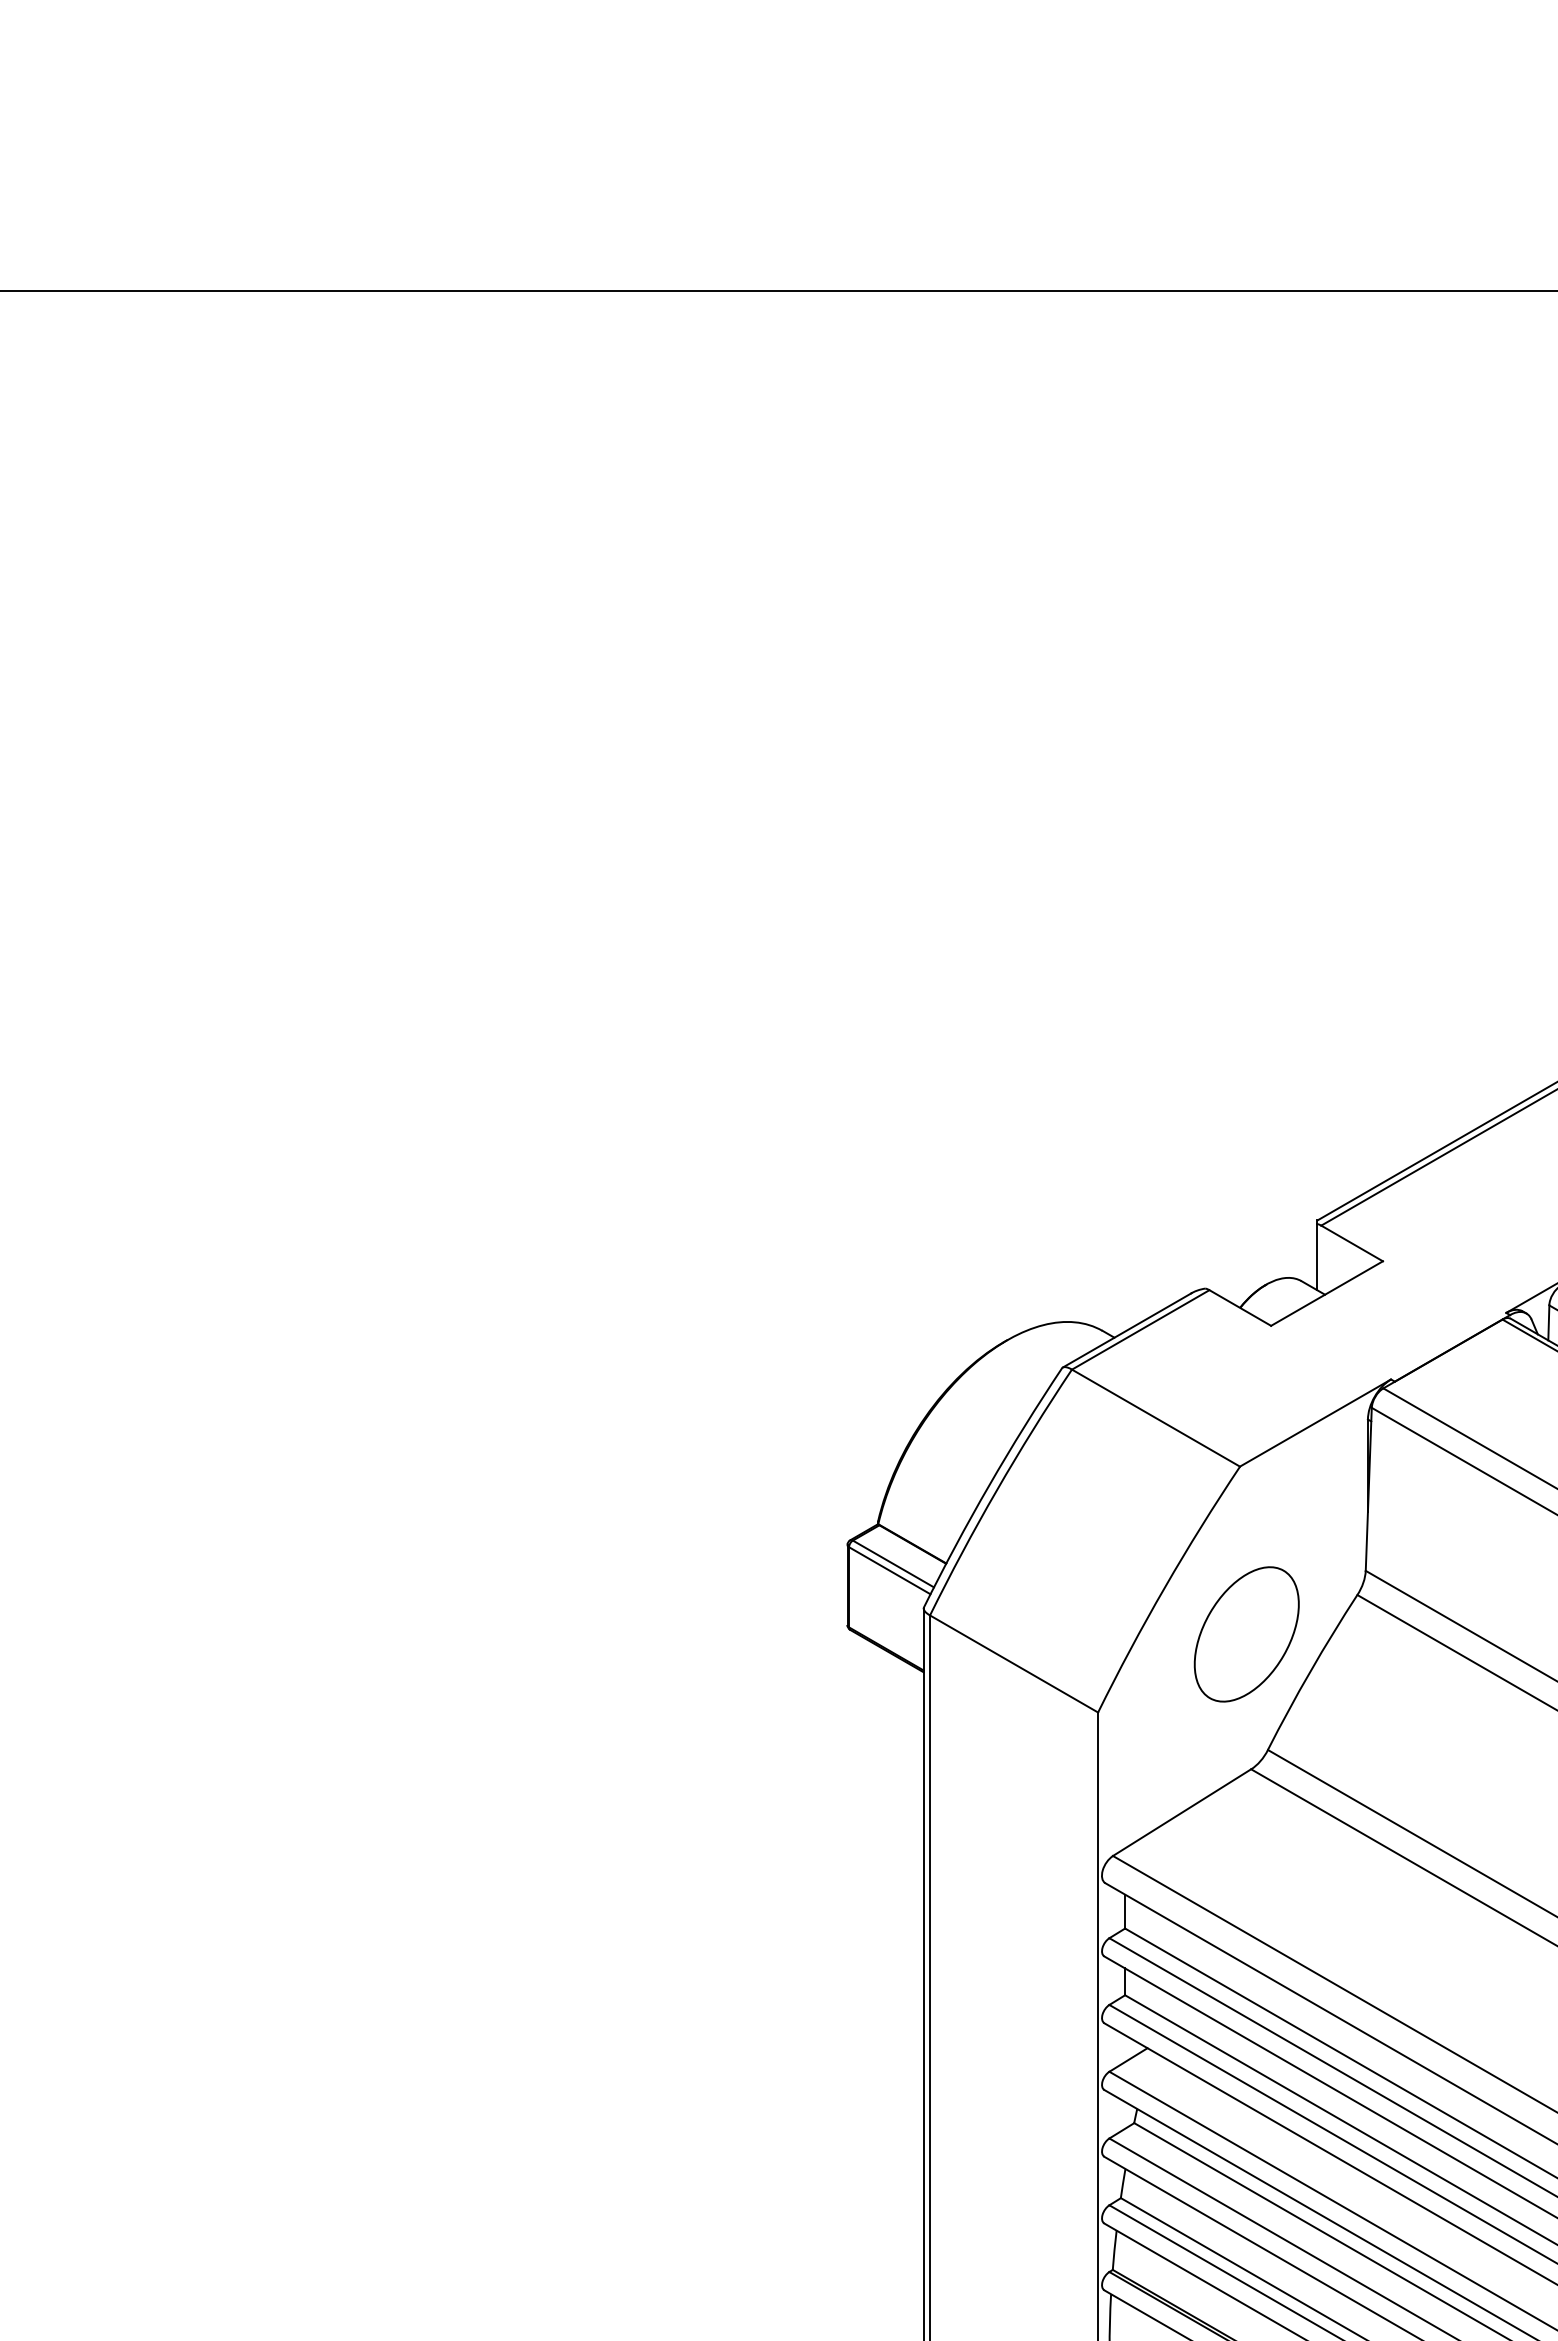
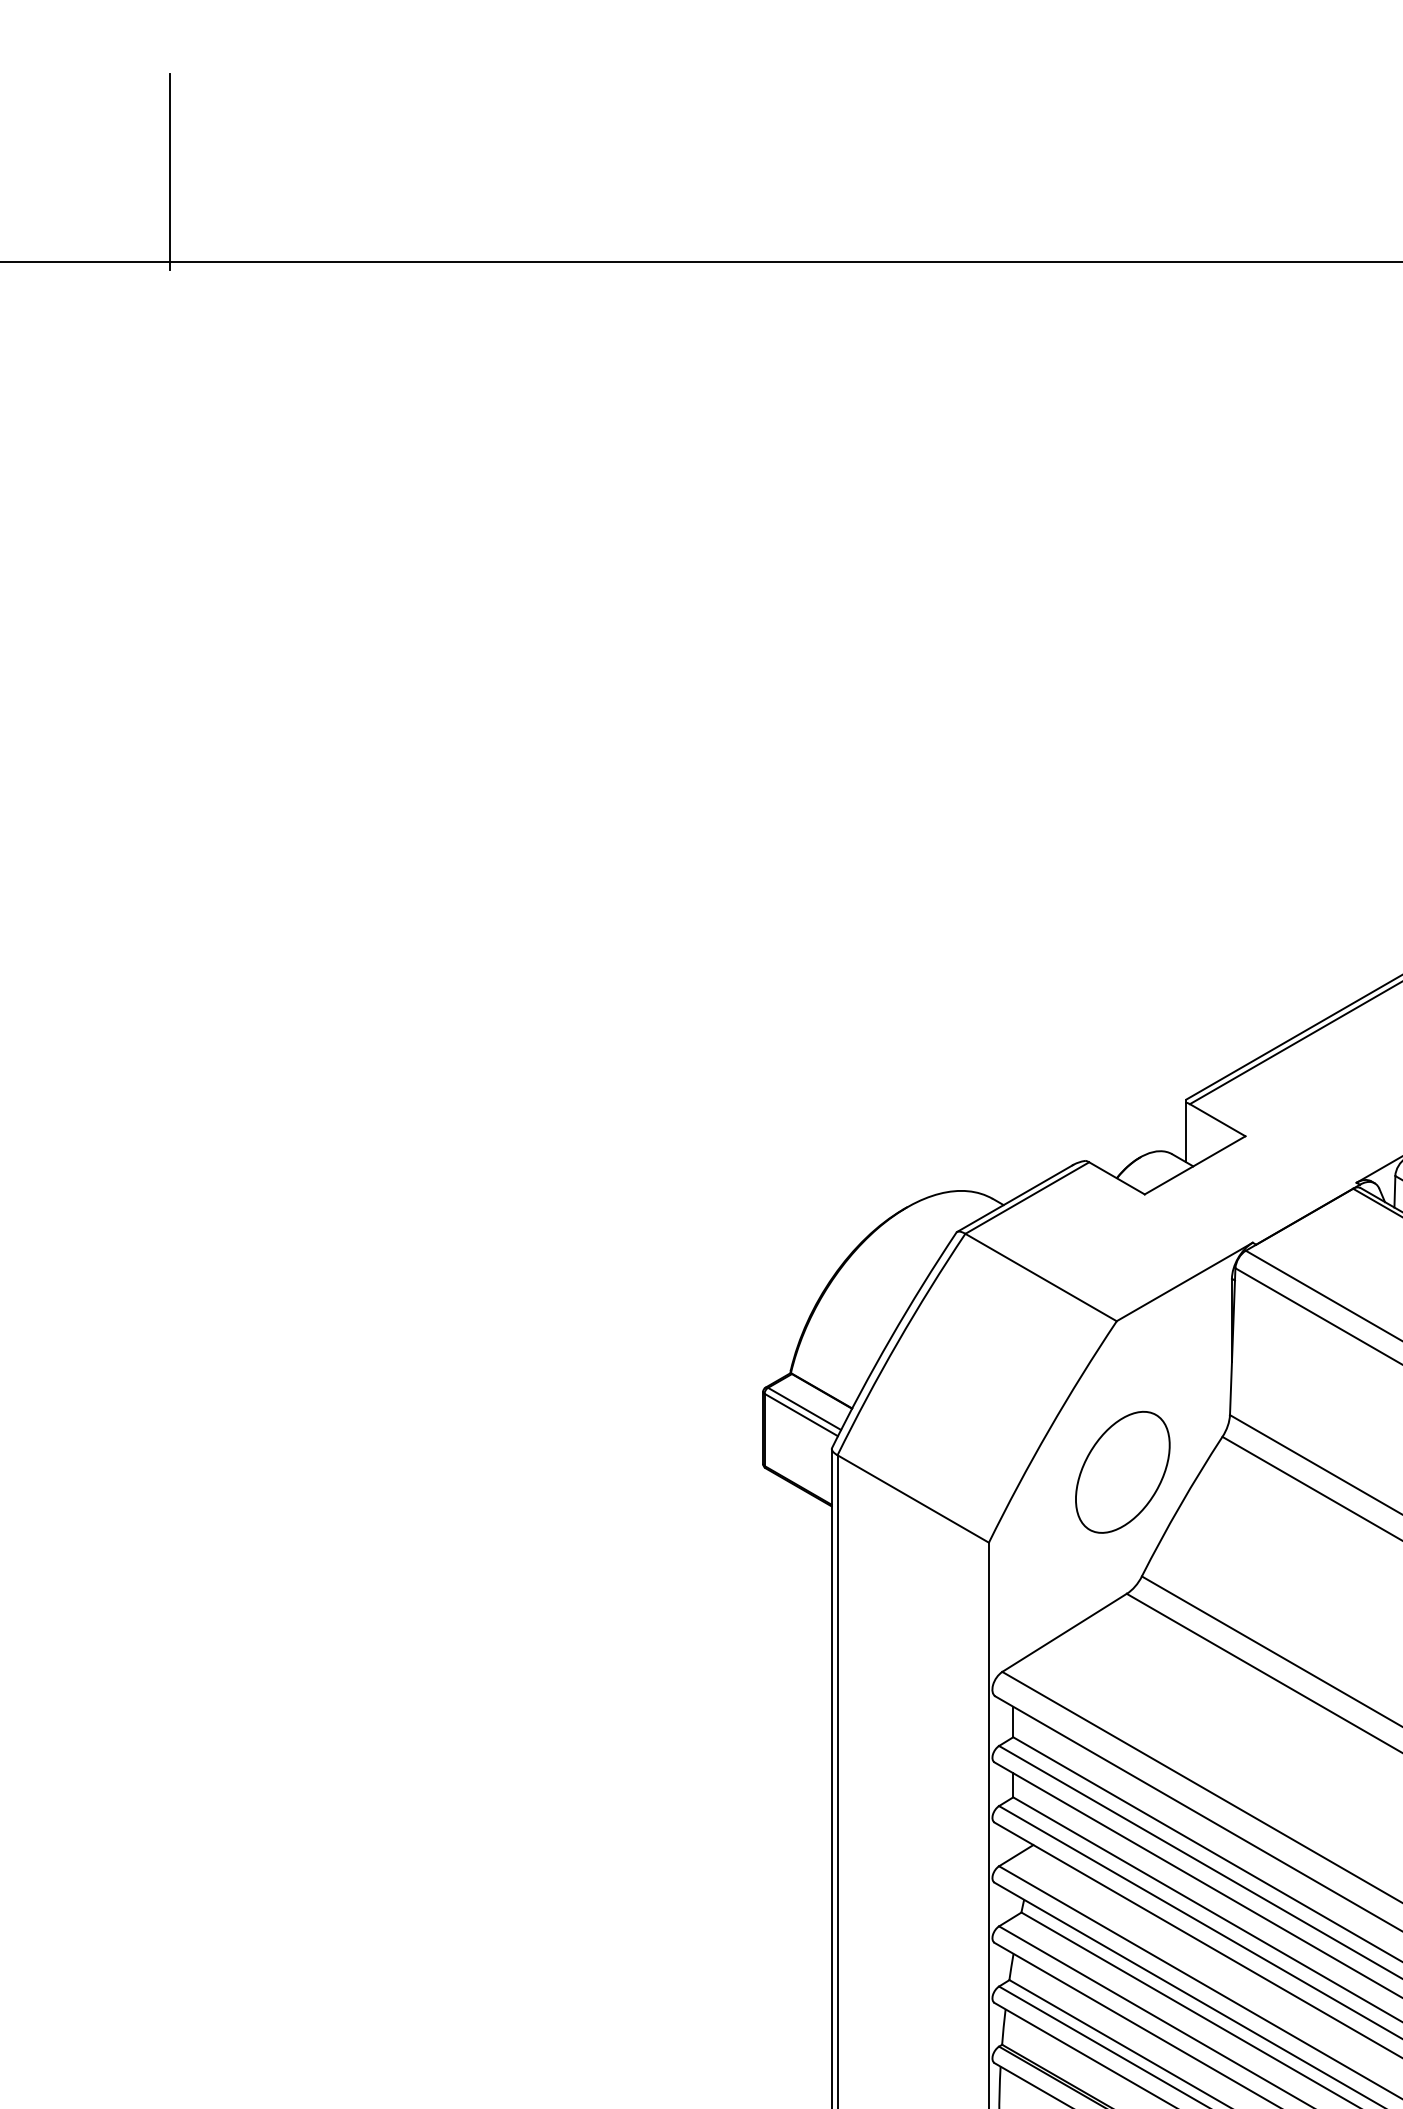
line: (188, 190) -> (169, 171), added

